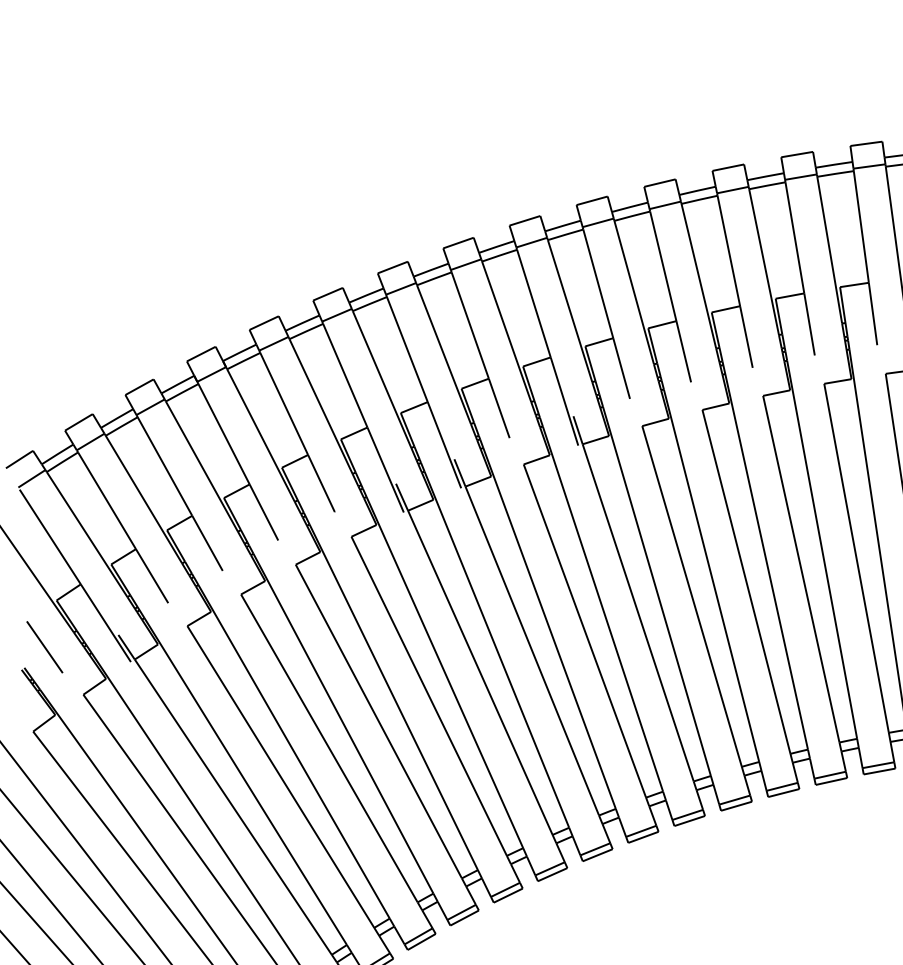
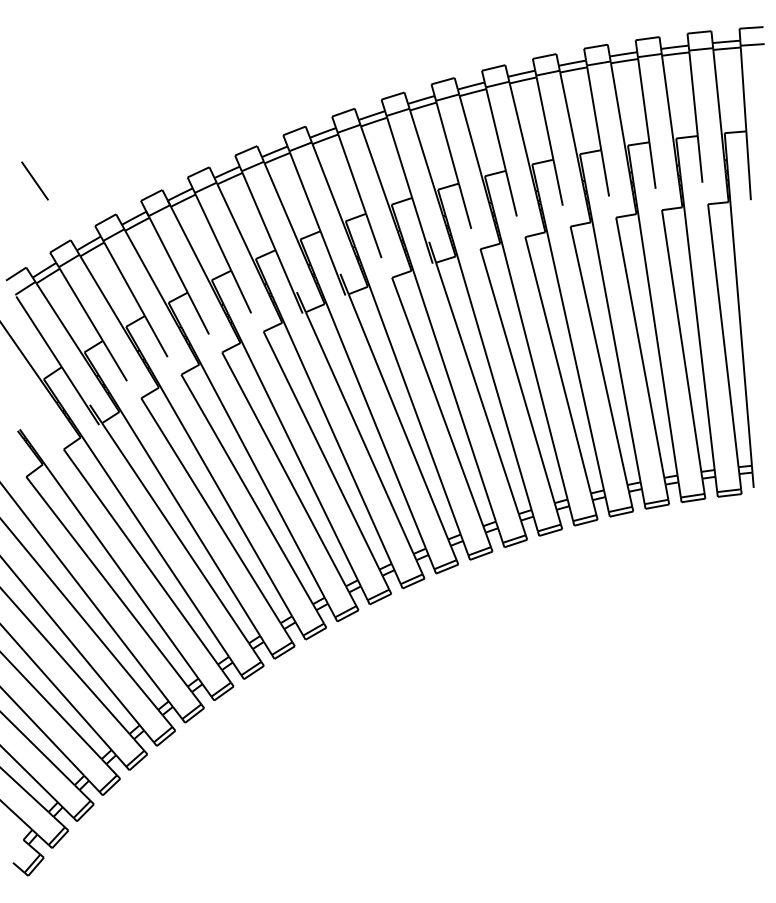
line: (44, 646) -> (34, 180), moved

